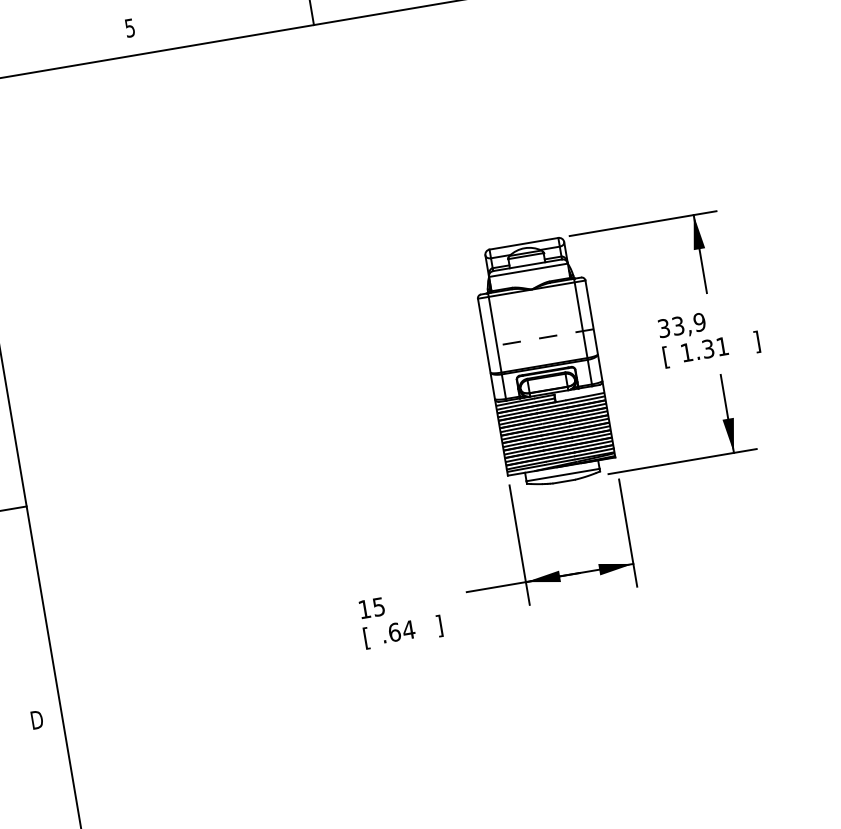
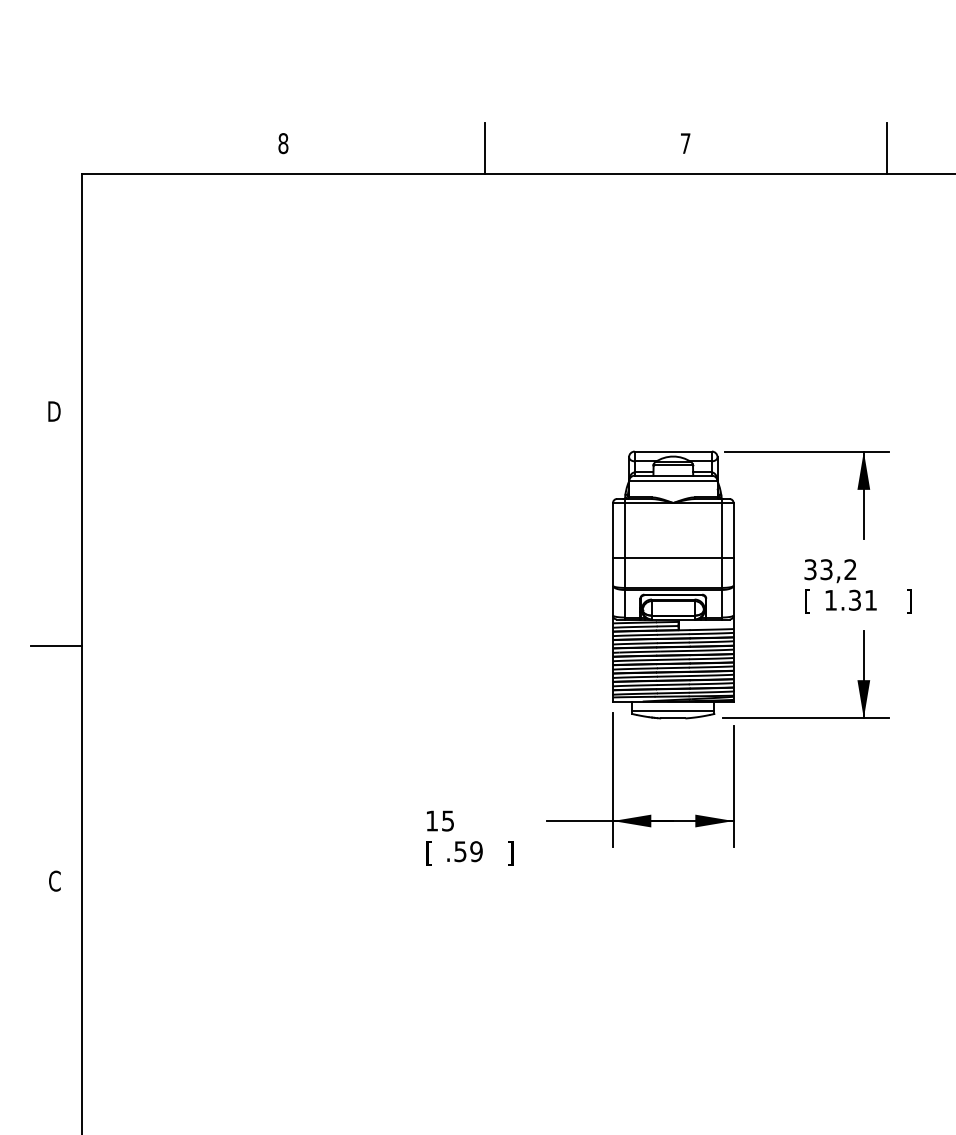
text: (130, 28) -> (283, 143), 5 -> 8
text: (699, 322) -> (850, 569), 33,9 -> 33,2
line: (539, 338) -> (672, 557), dashed -> solid
text: (401, 631) -> (468, 851), .64 -> .59
text: (37, 719) -> (54, 880), D -> C

